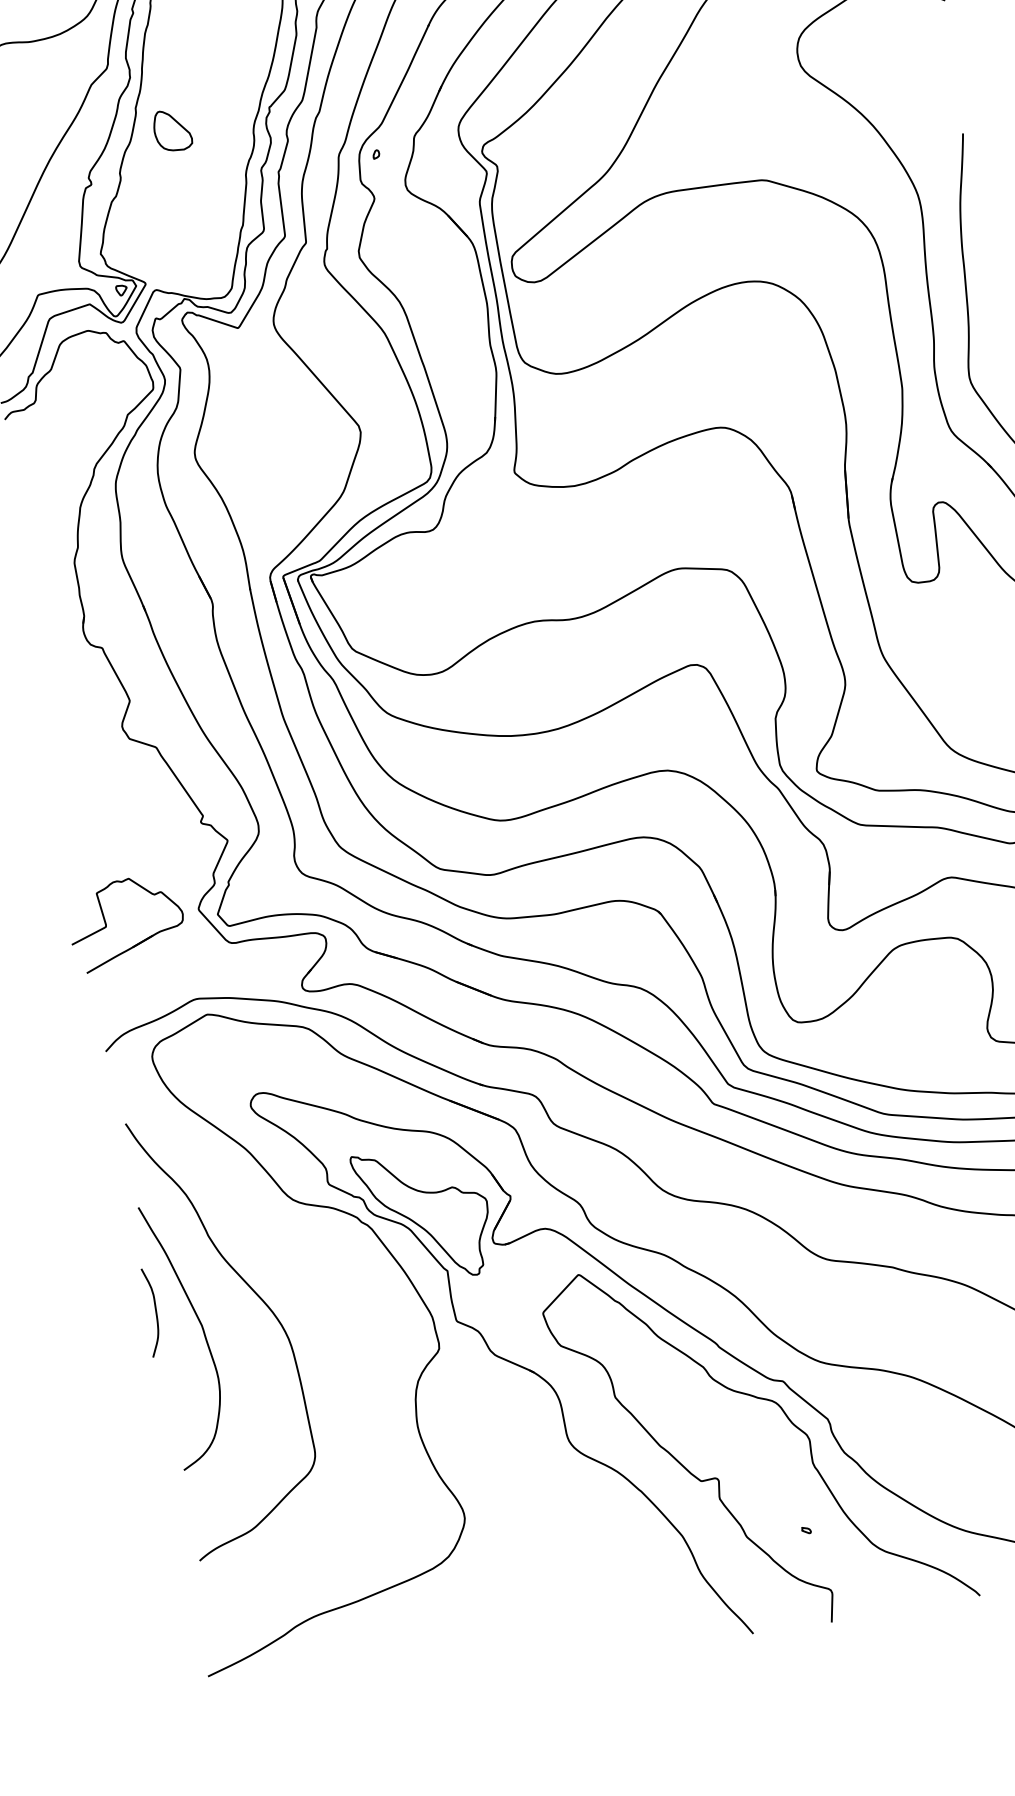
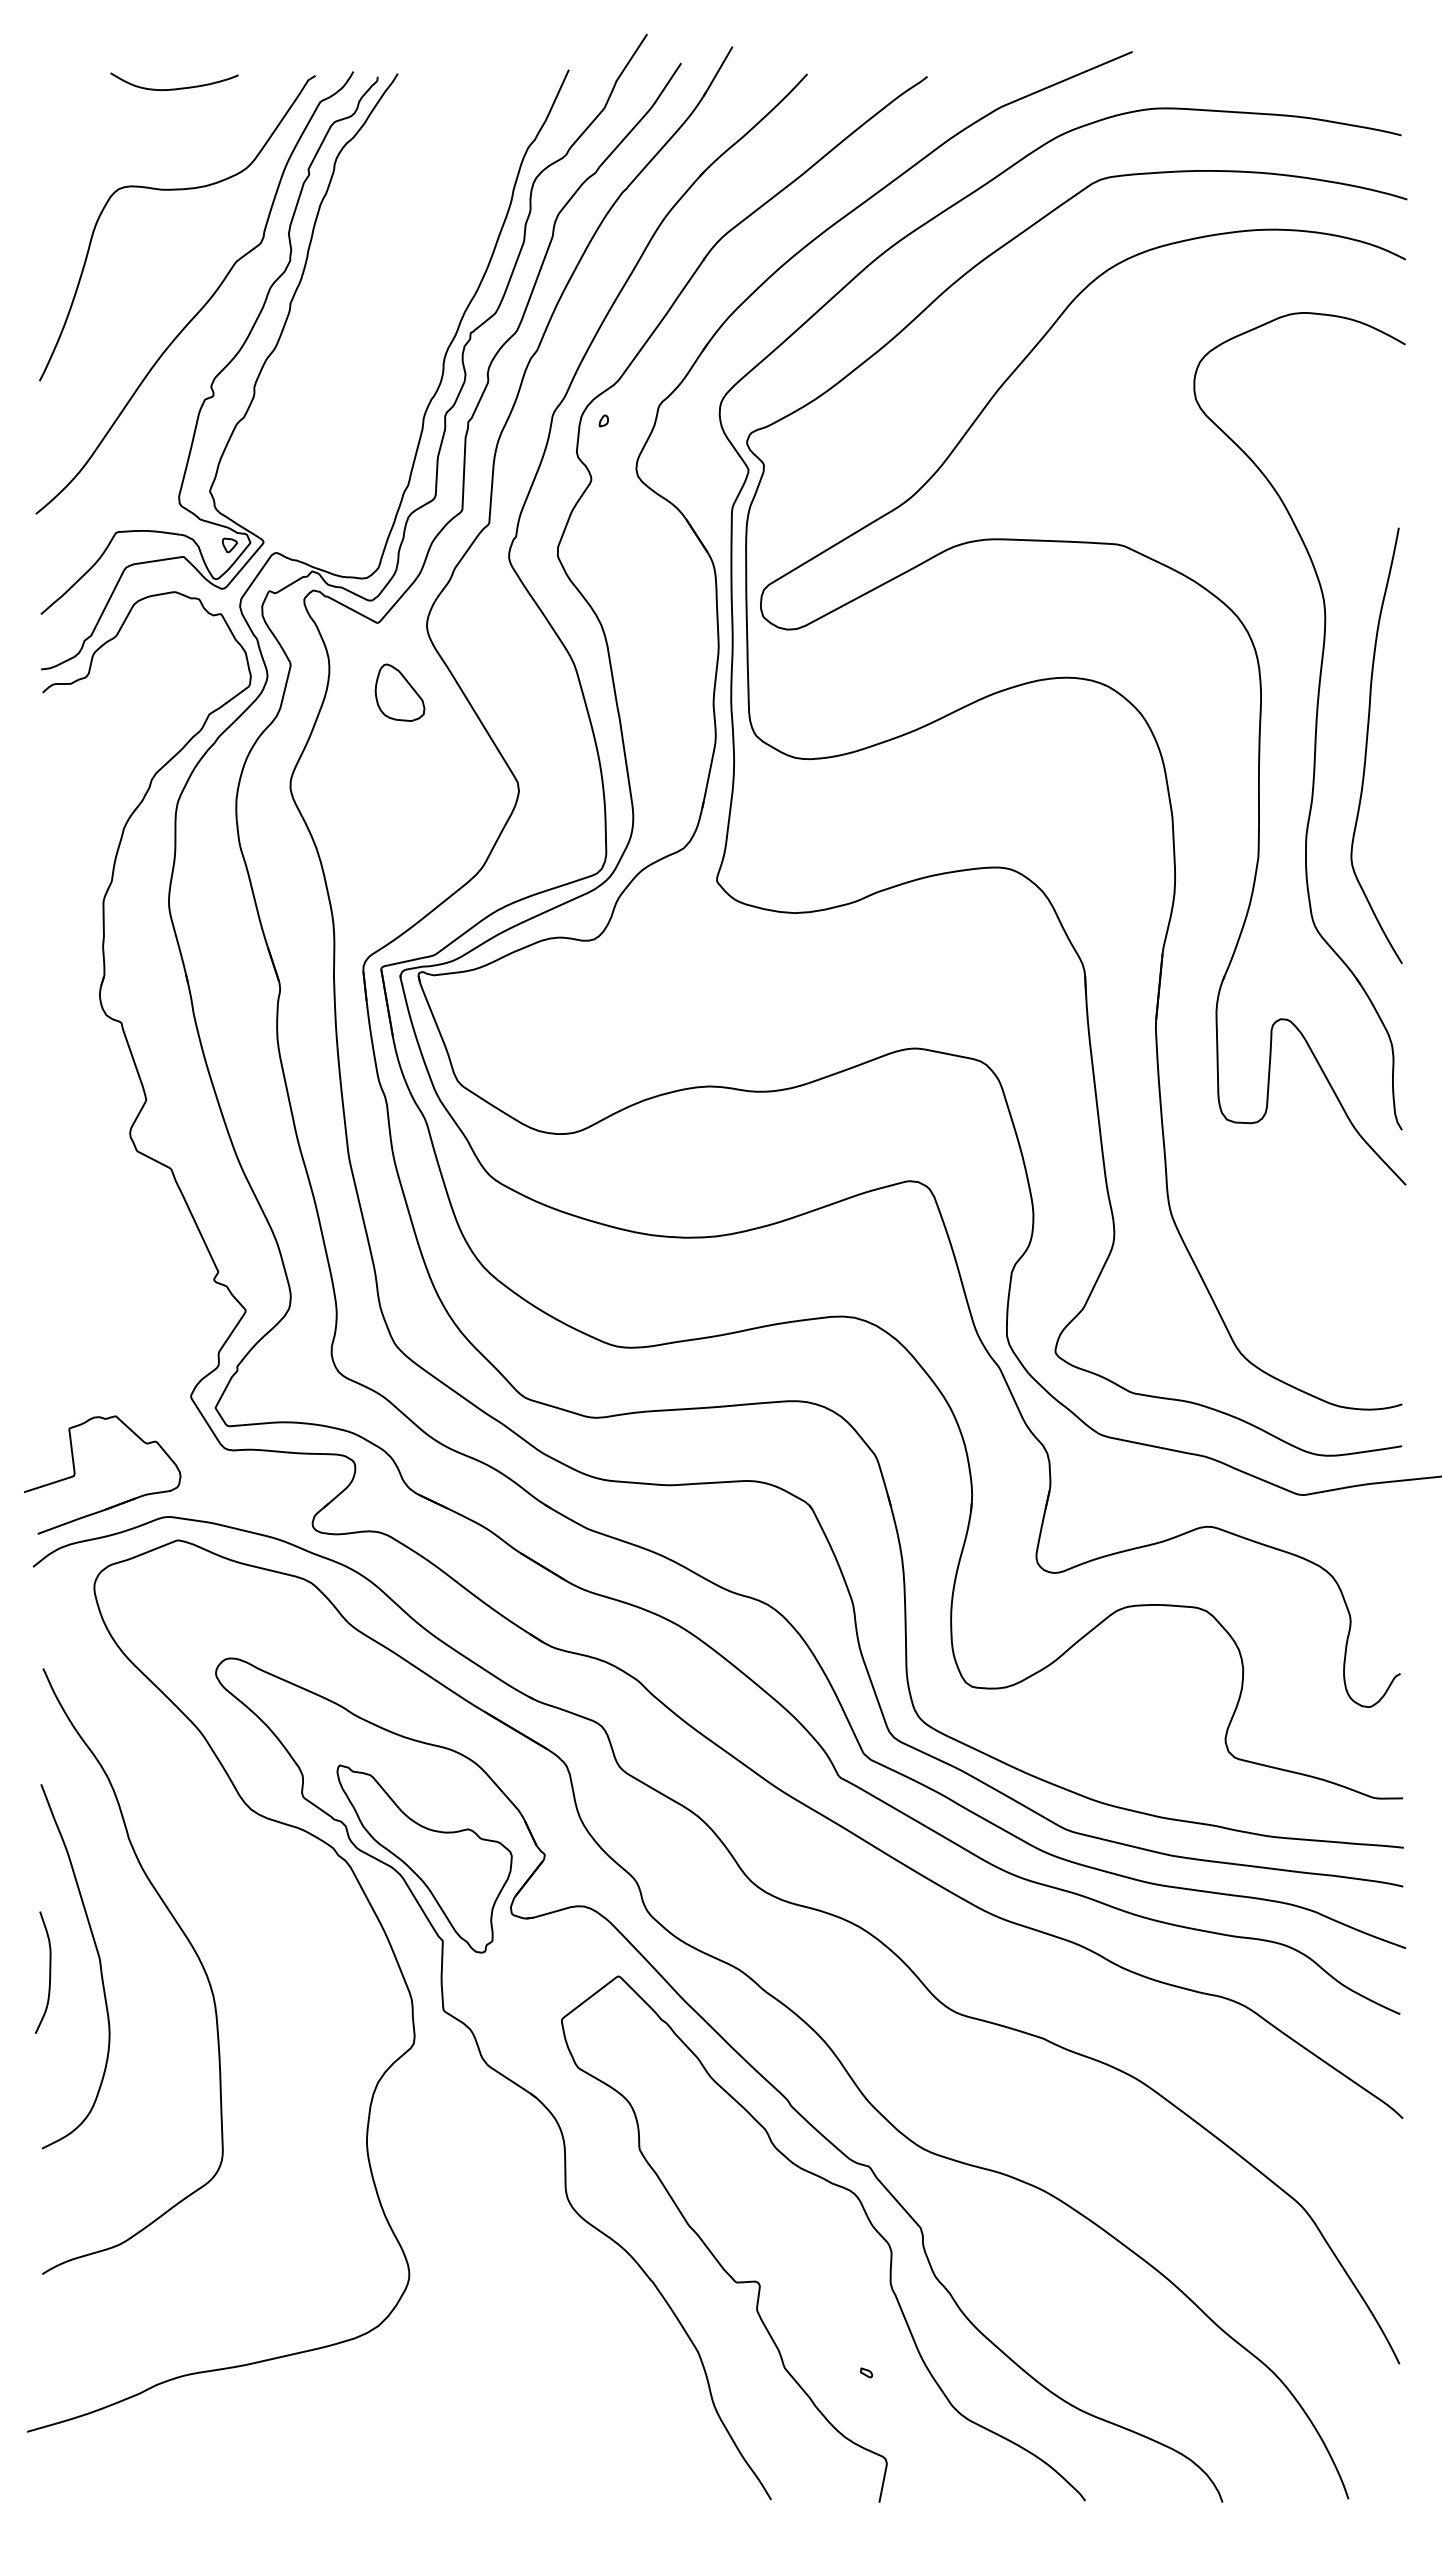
part: (172, 130) -> (399, 692), moved
part: (106, 925) -> (75, 1474), moved
curve: (155, 1311) -> (49, 1972), moved

